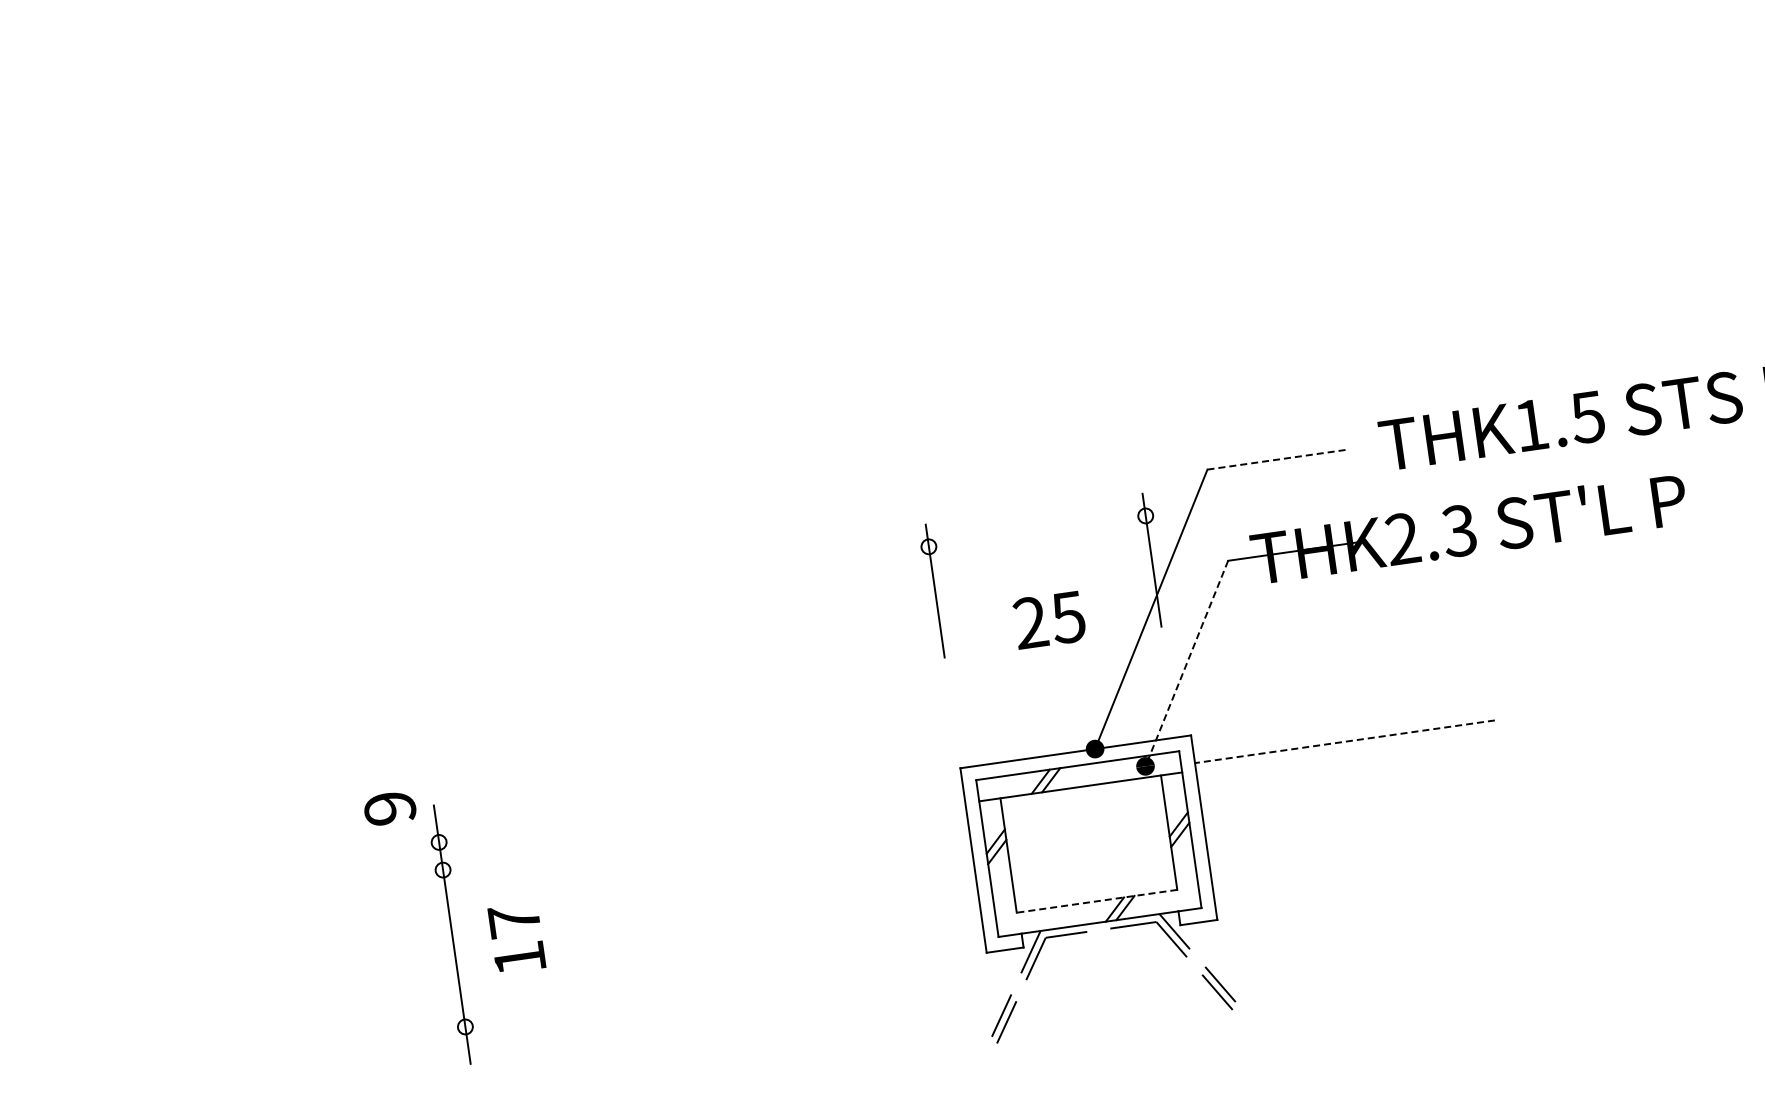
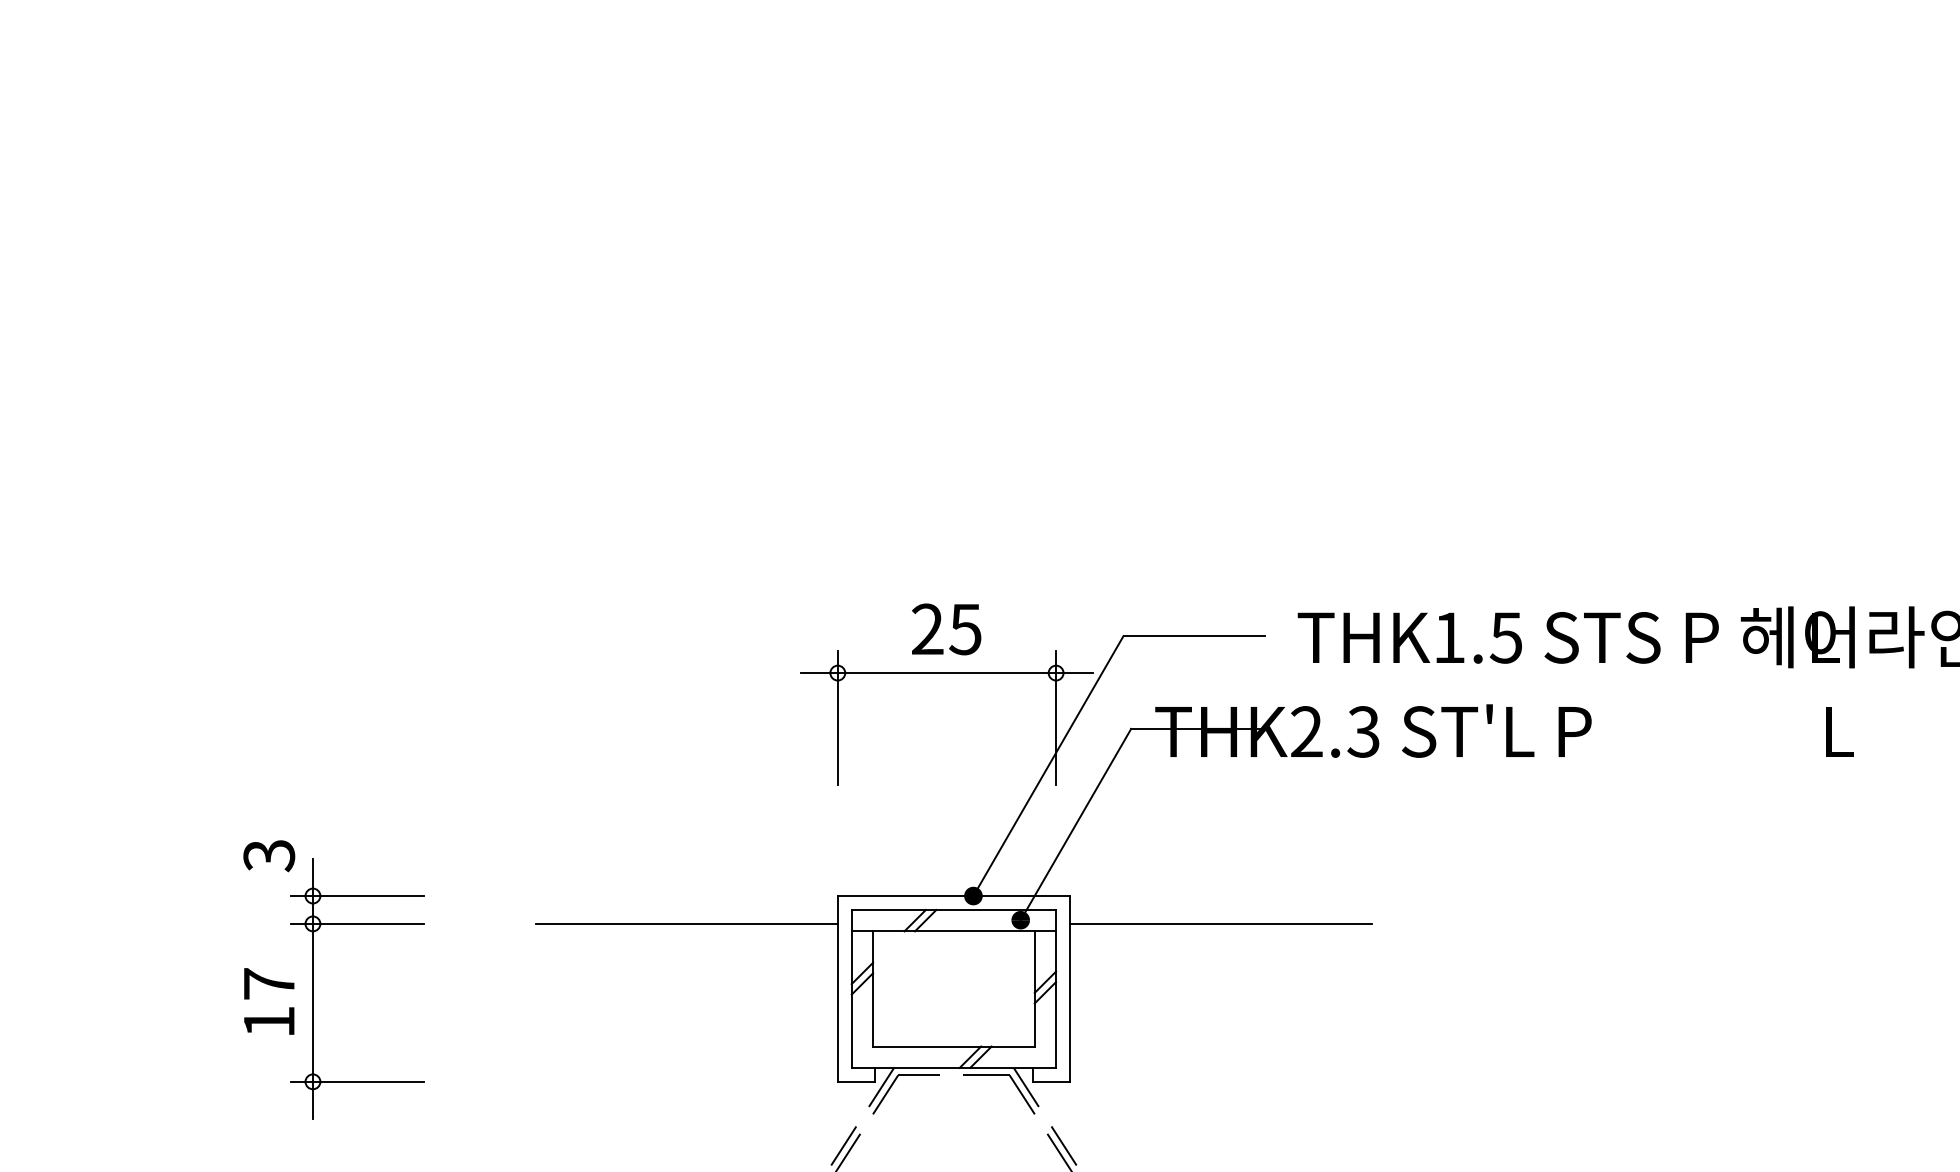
line: (1277, 460) -> (1194, 636), dashed -> solid
line: (1036, 531) -> (946, 673), added
text: (1049, 620) -> (946, 629), moved
line: (1186, 664) -> (1075, 825), dashed -> solid
line: (1345, 741) -> (1221, 923), dashed -> solid
text: (390, 809) -> (269, 856), 9 -> 3
line: (814, 816) -> (686, 923), added
line: (483, 836) -> (357, 896), added
line: (487, 863) -> (357, 923), added
line: (1096, 901) -> (953, 1046), dashed -> solid
text: (517, 938) -> (269, 1001), moved
line: (509, 1020) -> (357, 1081), added

